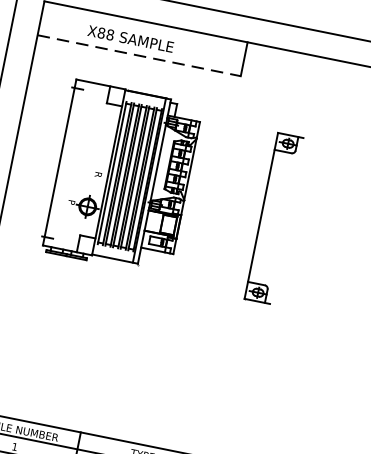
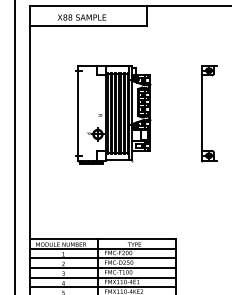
line: (139, 55) -> (88, 25), dashed -> solid
part: (121, 177) -> (113, 114), moved
part: (261, 216) -> (202, 113), moved

